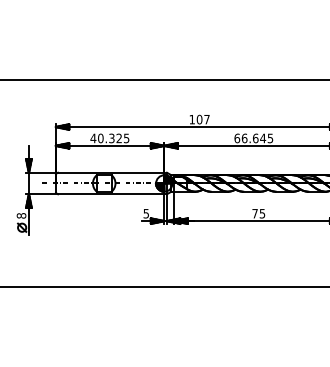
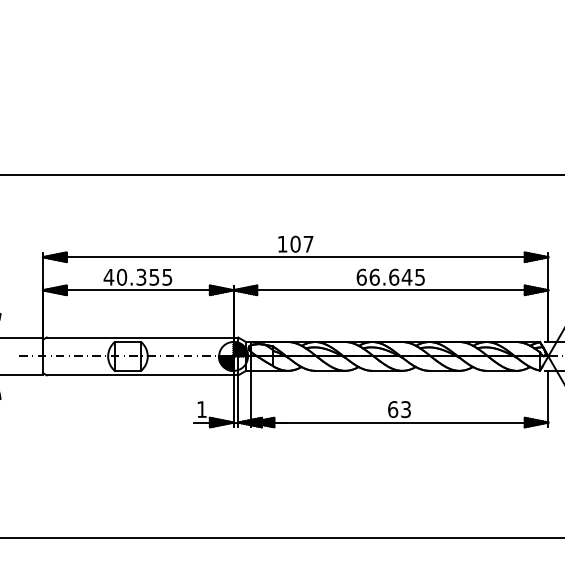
text: (118, 138) -> (153, 277), 40.325 -> 40.355
text: (145, 213) -> (200, 409), 5 -> 1
text: (258, 213) -> (399, 409), 75 -> 63

